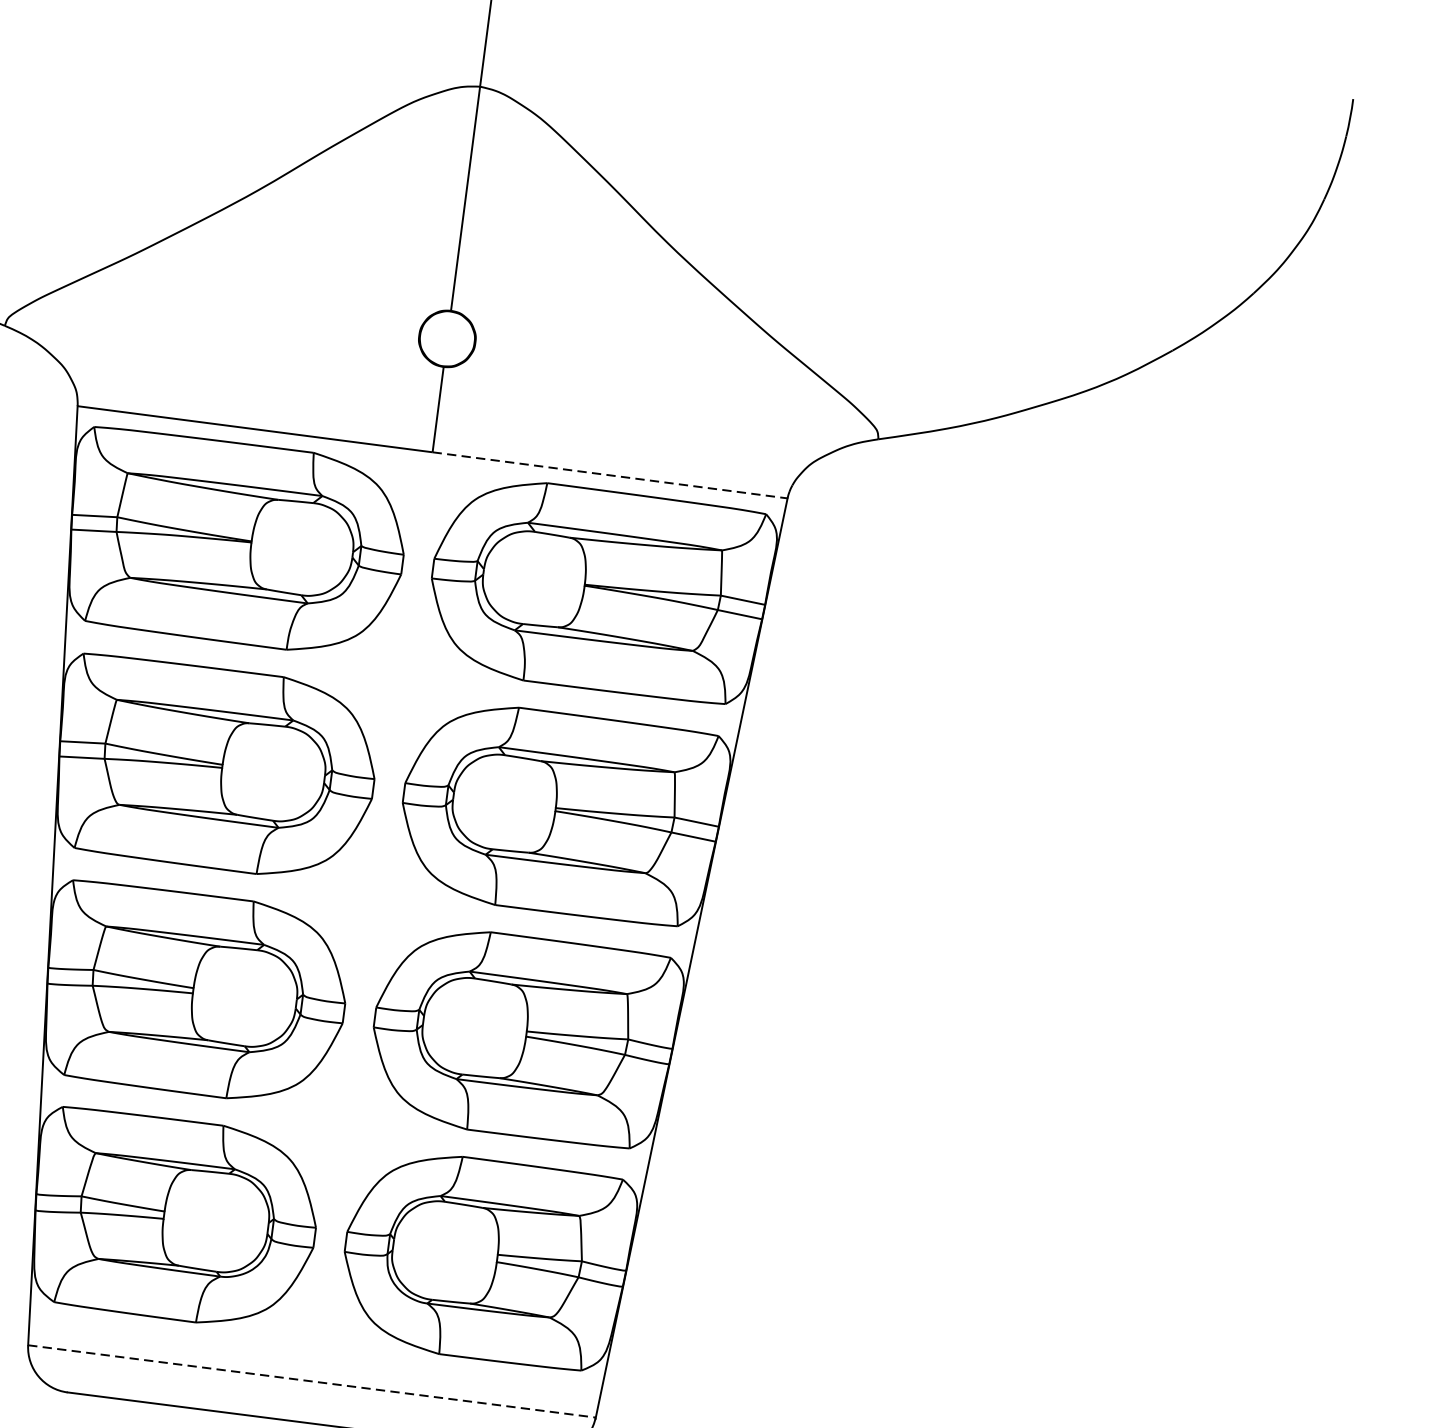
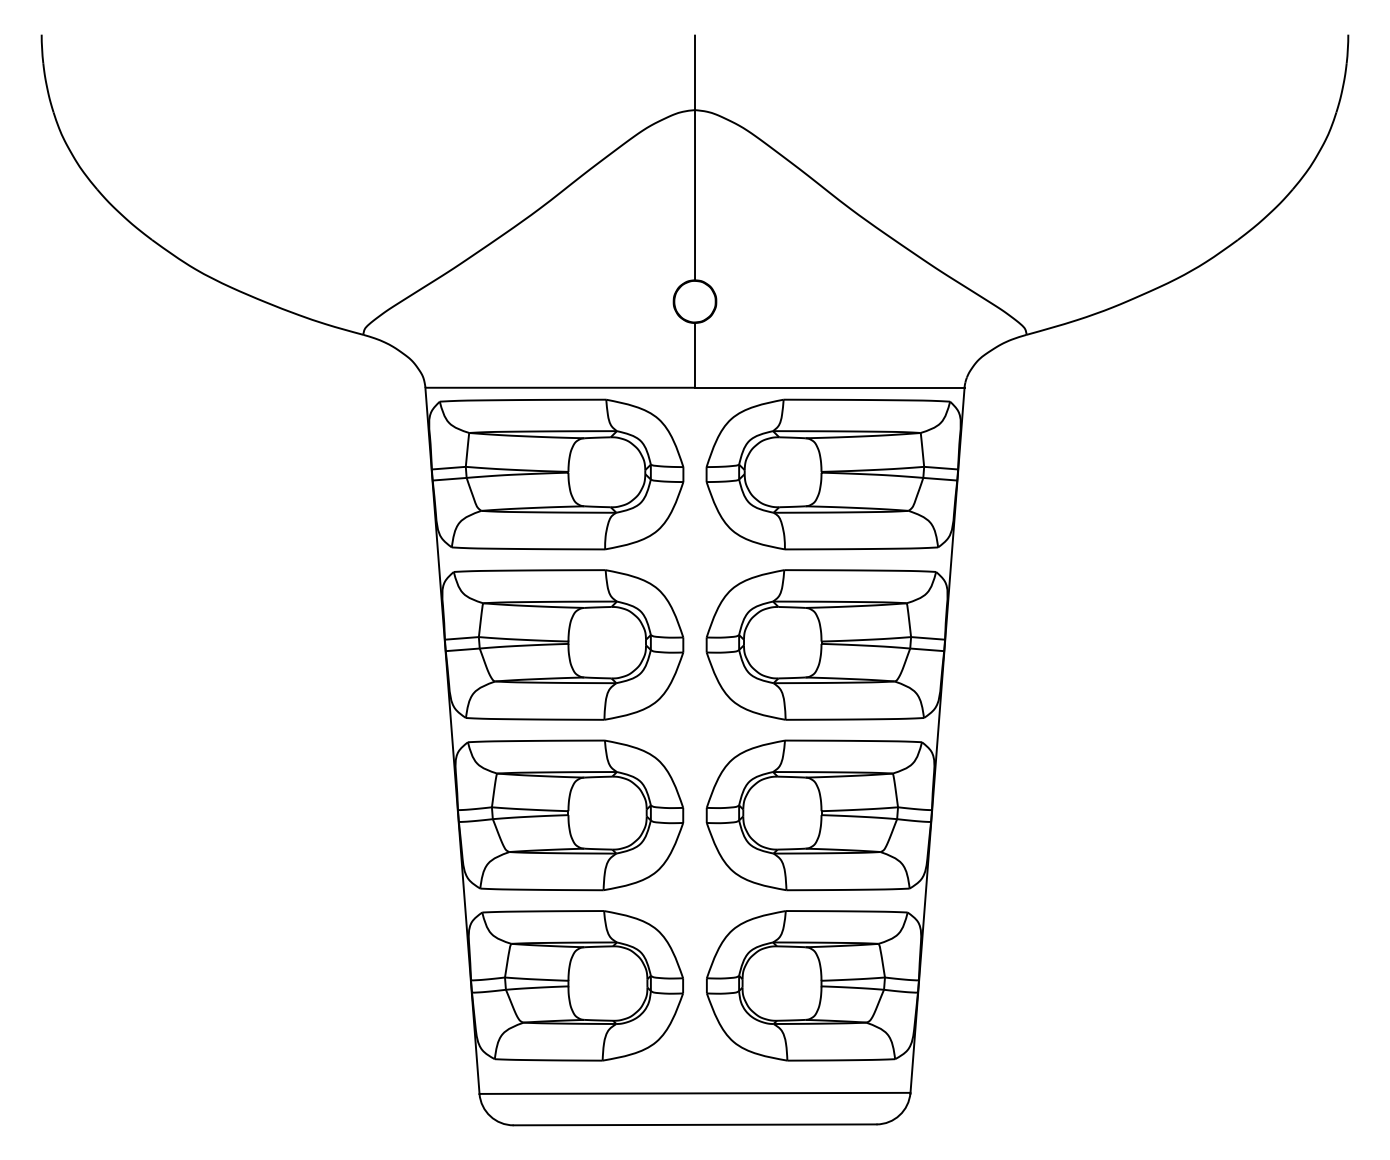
line: (609, 474) -> (829, 387), dashed -> solid
line: (312, 1381) -> (695, 1093), dashed -> solid

